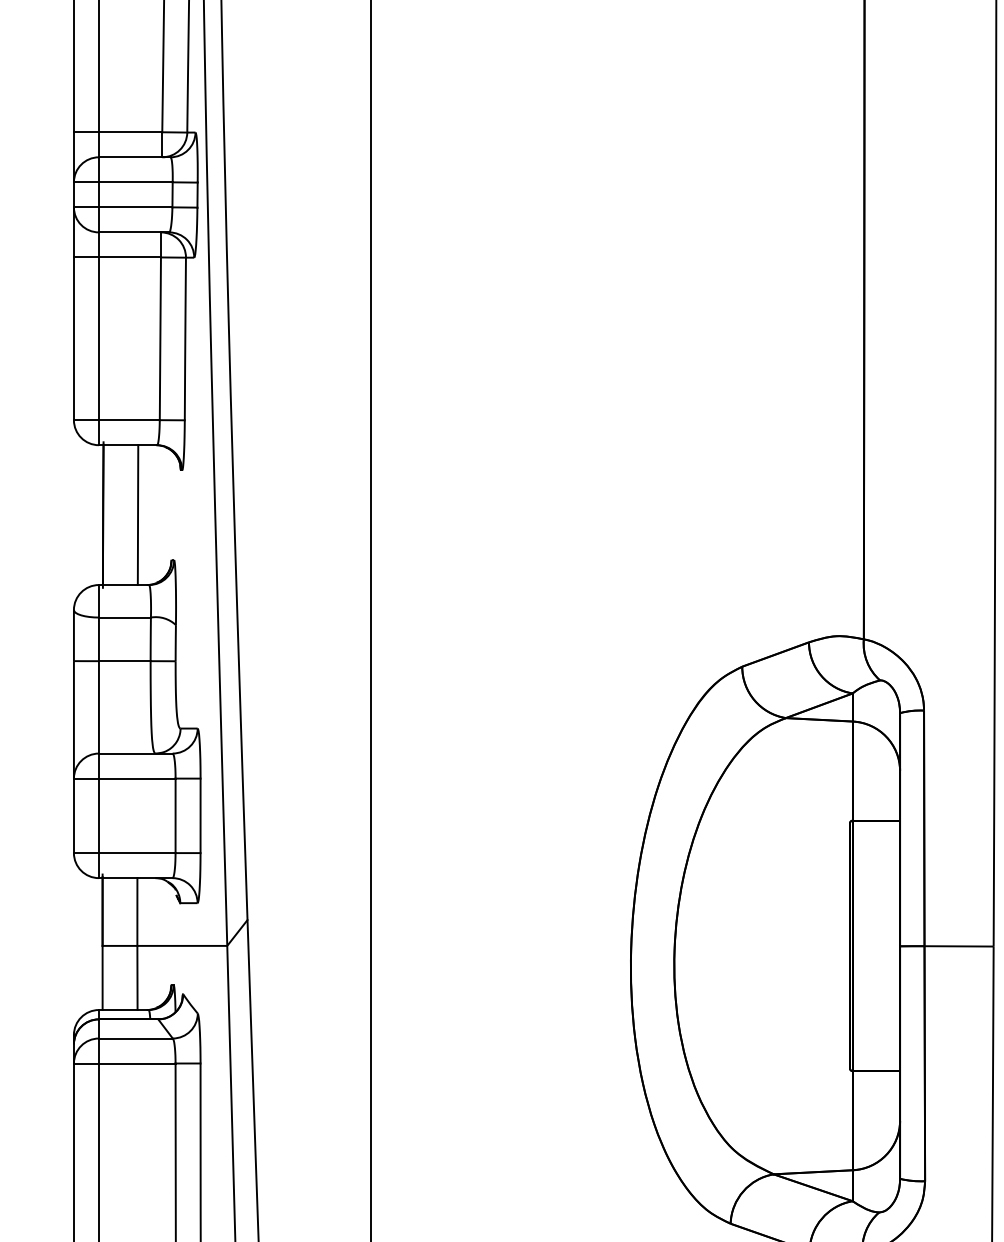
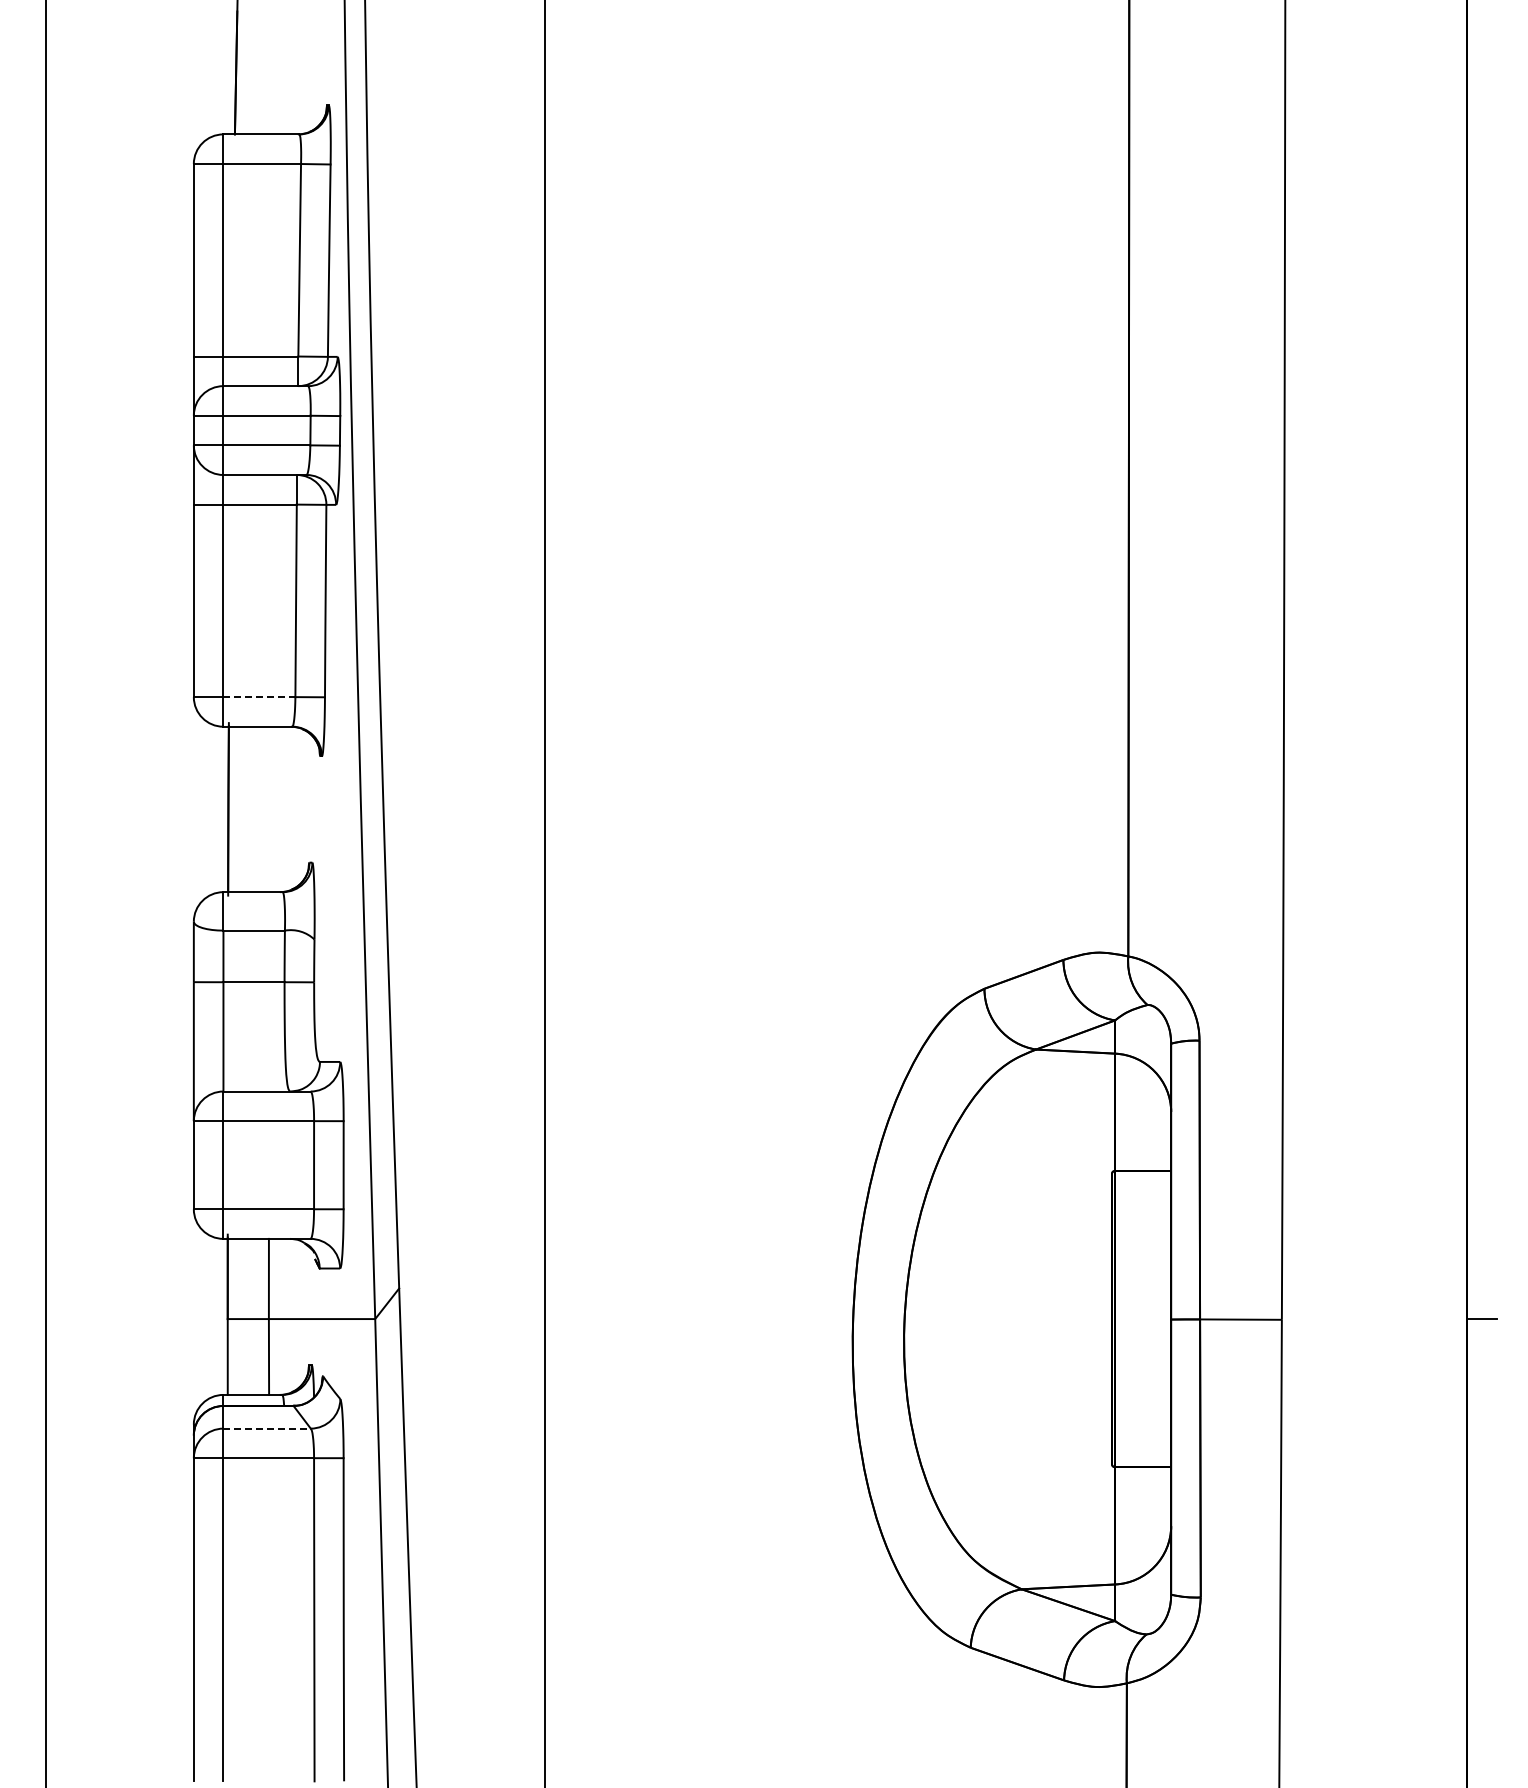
line: (129, 420) -> (259, 697), solid -> dashed
line: (137, 515) -> (269, 809), removed
line: (136, 1038) -> (267, 1428), solid -> dashed

